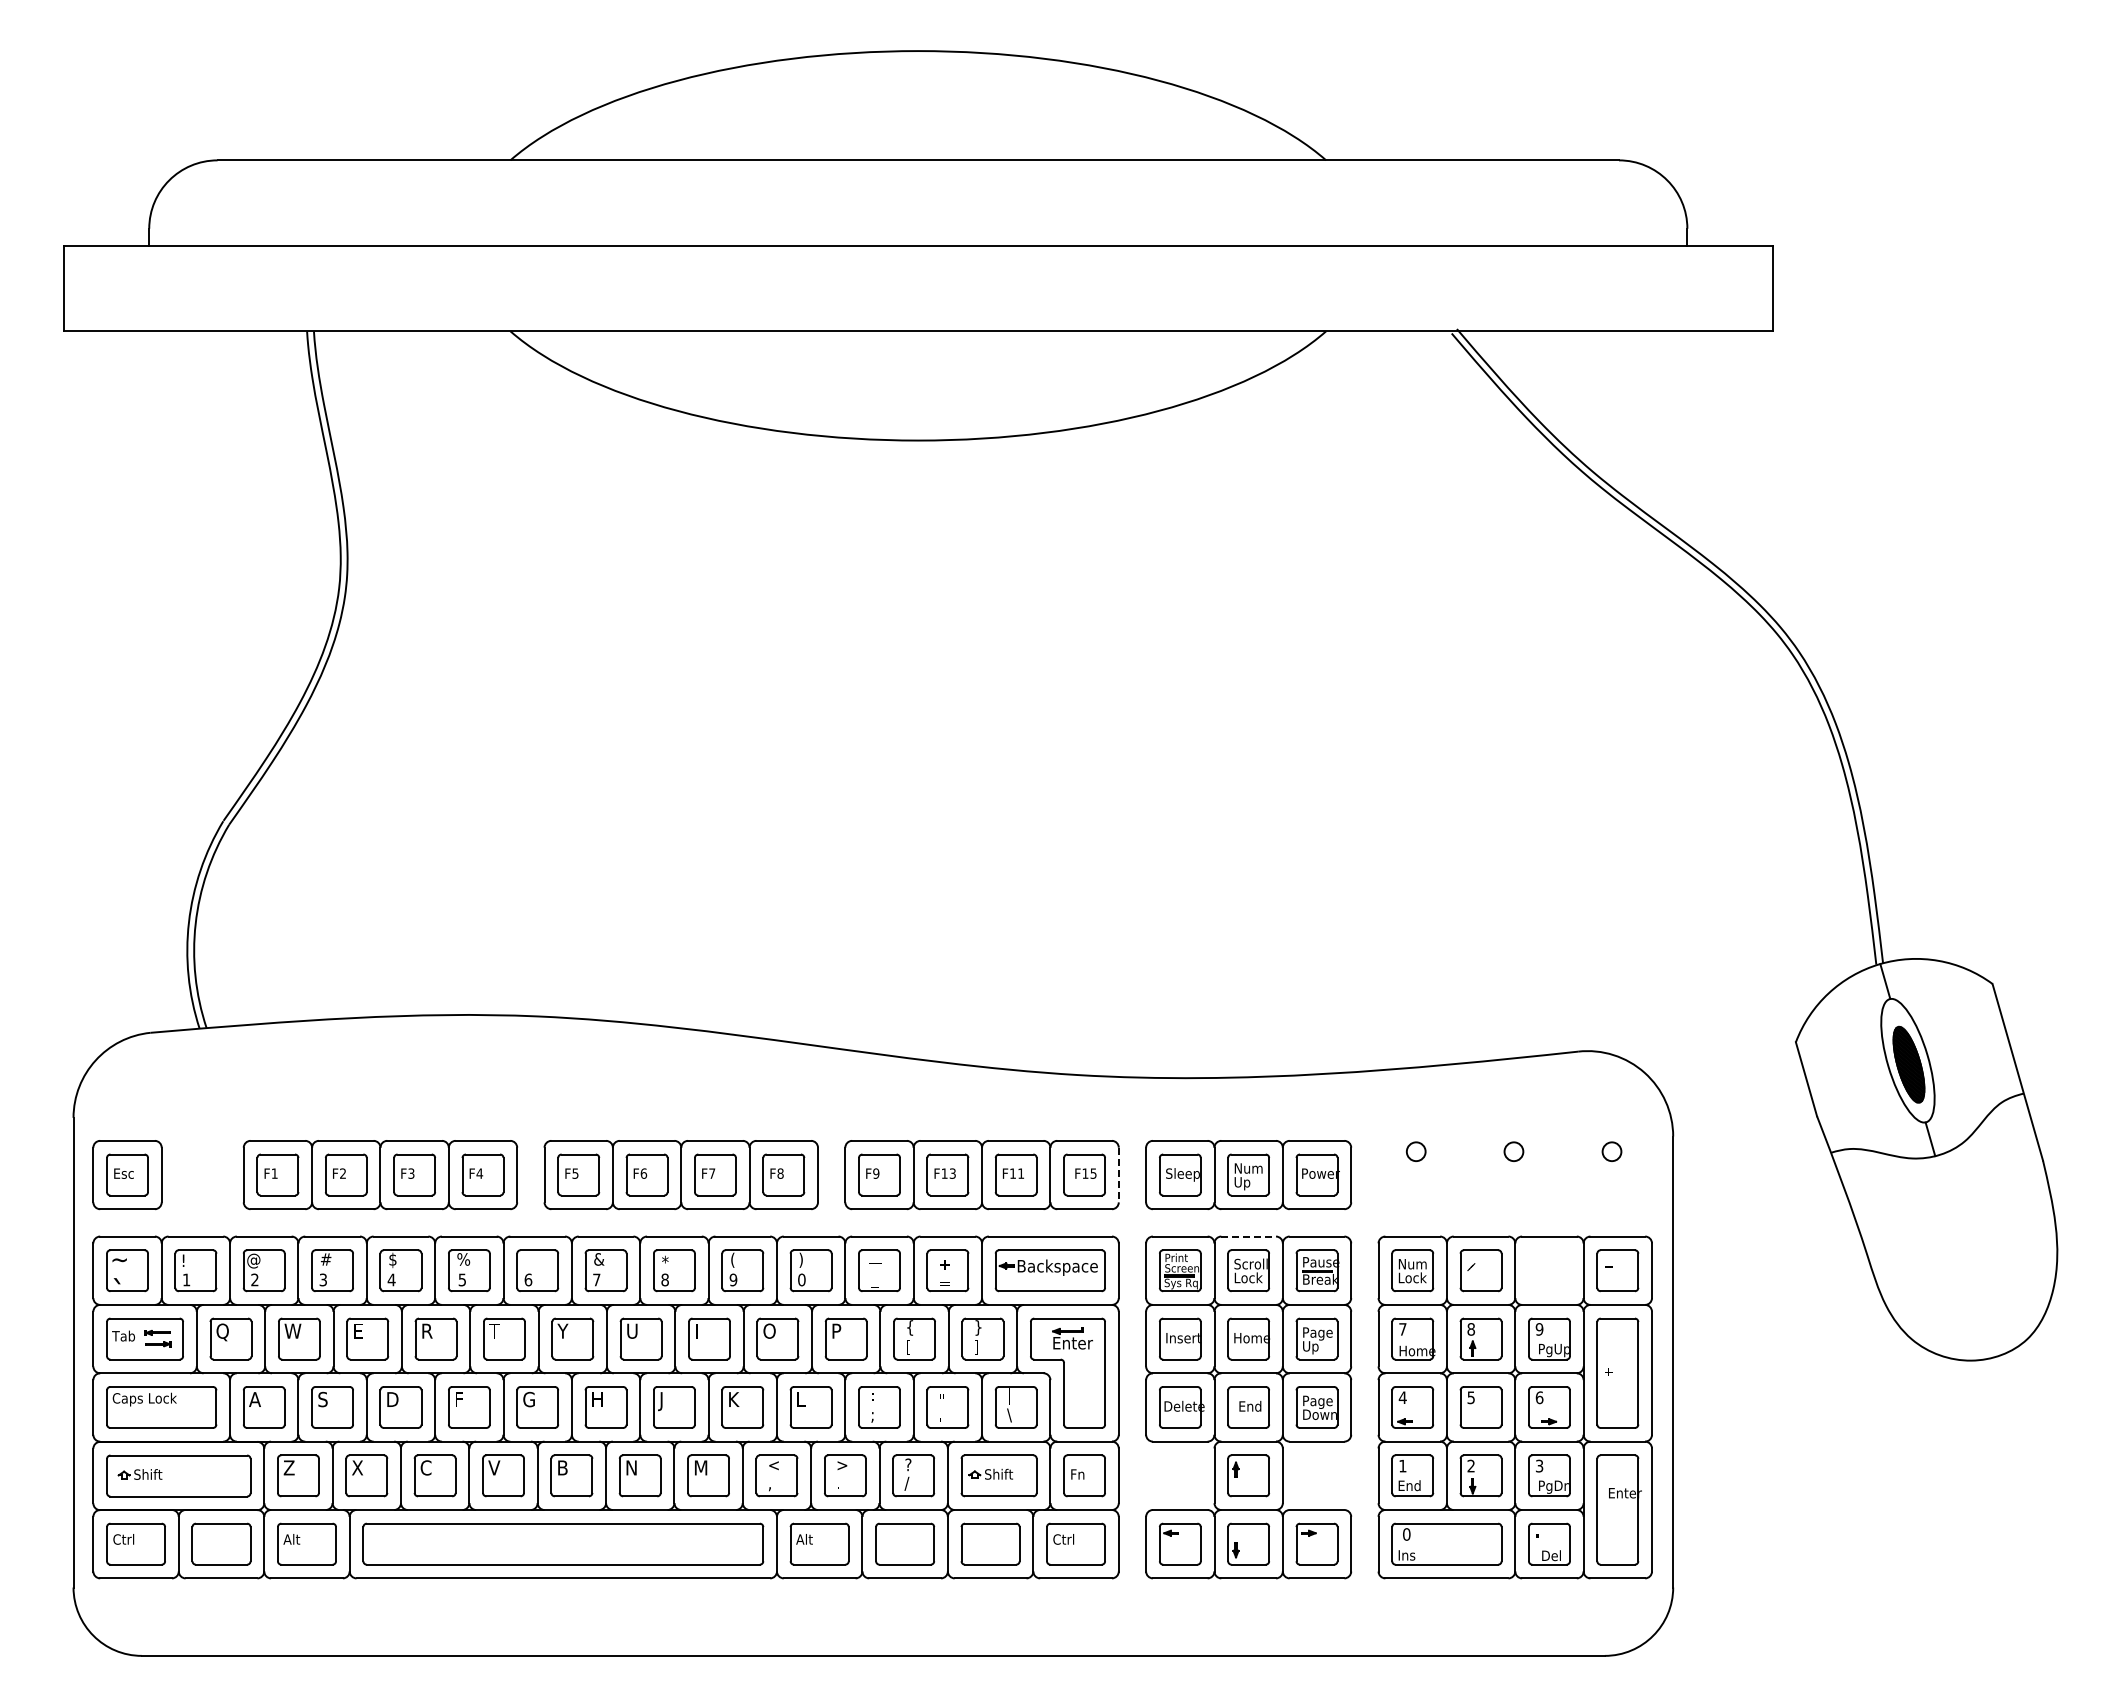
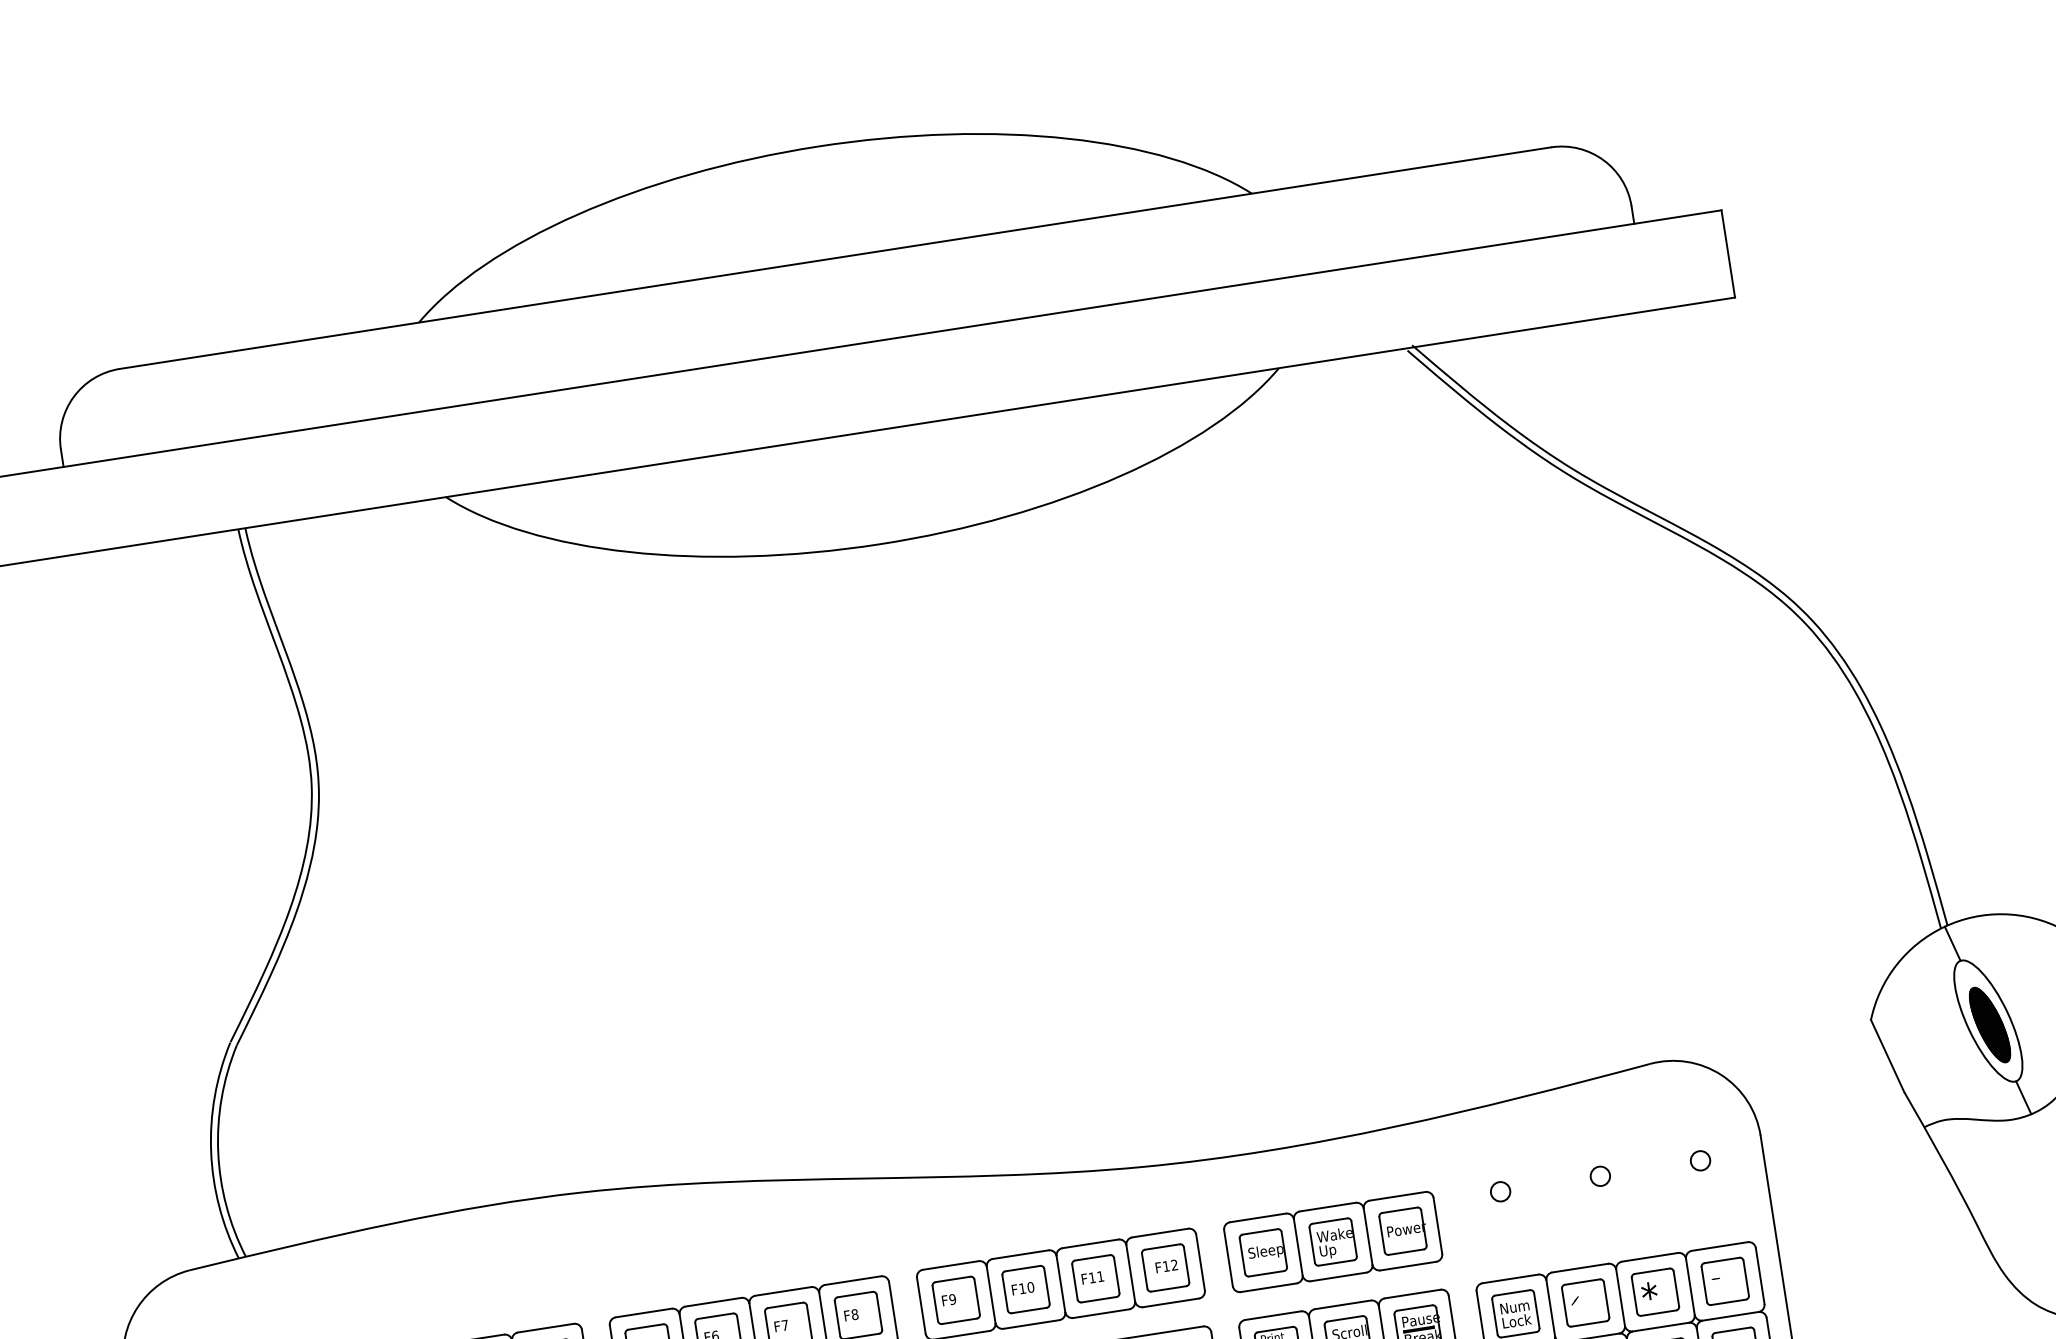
text: (1250, 1167) -> (1333, 1234), Num -> Wake
text: (952, 1173) -> (1030, 1287), F13 -> F10
text: (1093, 1173) -> (1174, 1264), F15 -> F12
line: (1118, 1175) -> (1200, 1263), dashed -> solid
line: (1249, 1236) -> (1343, 1304), dashed -> solid
part: (1549, 1270) -> (1655, 1291), added

